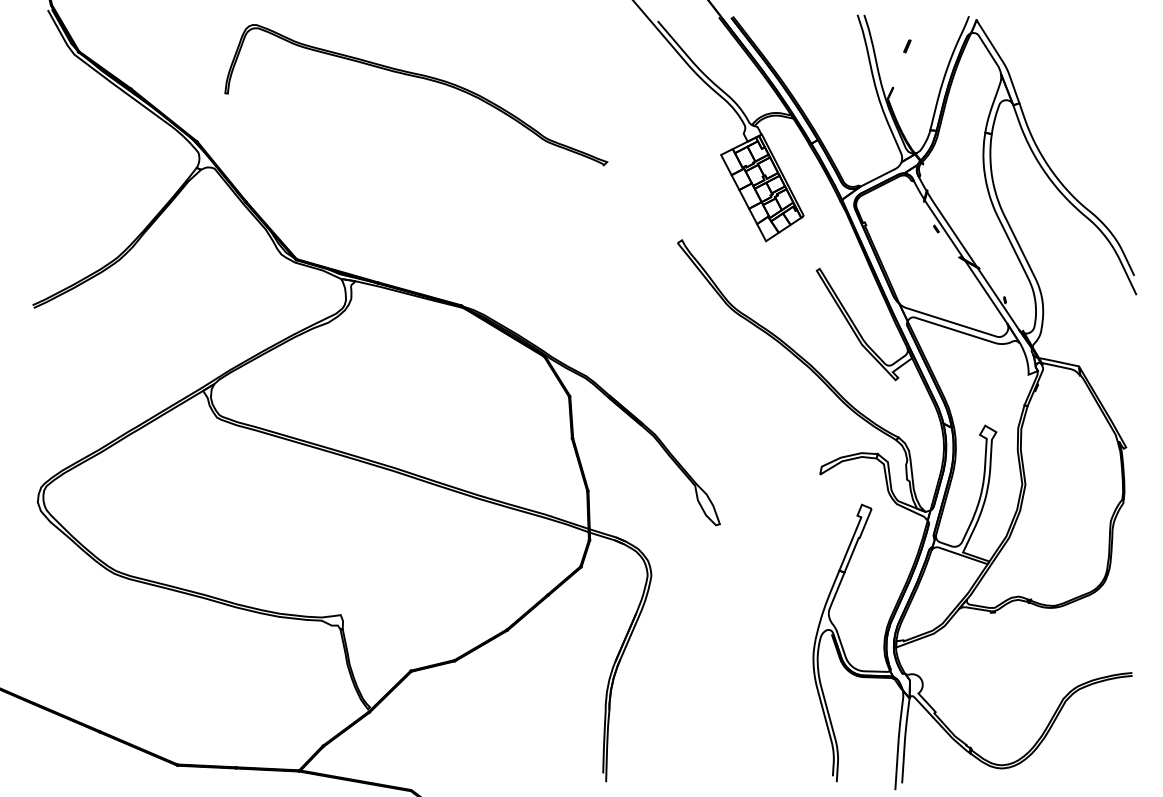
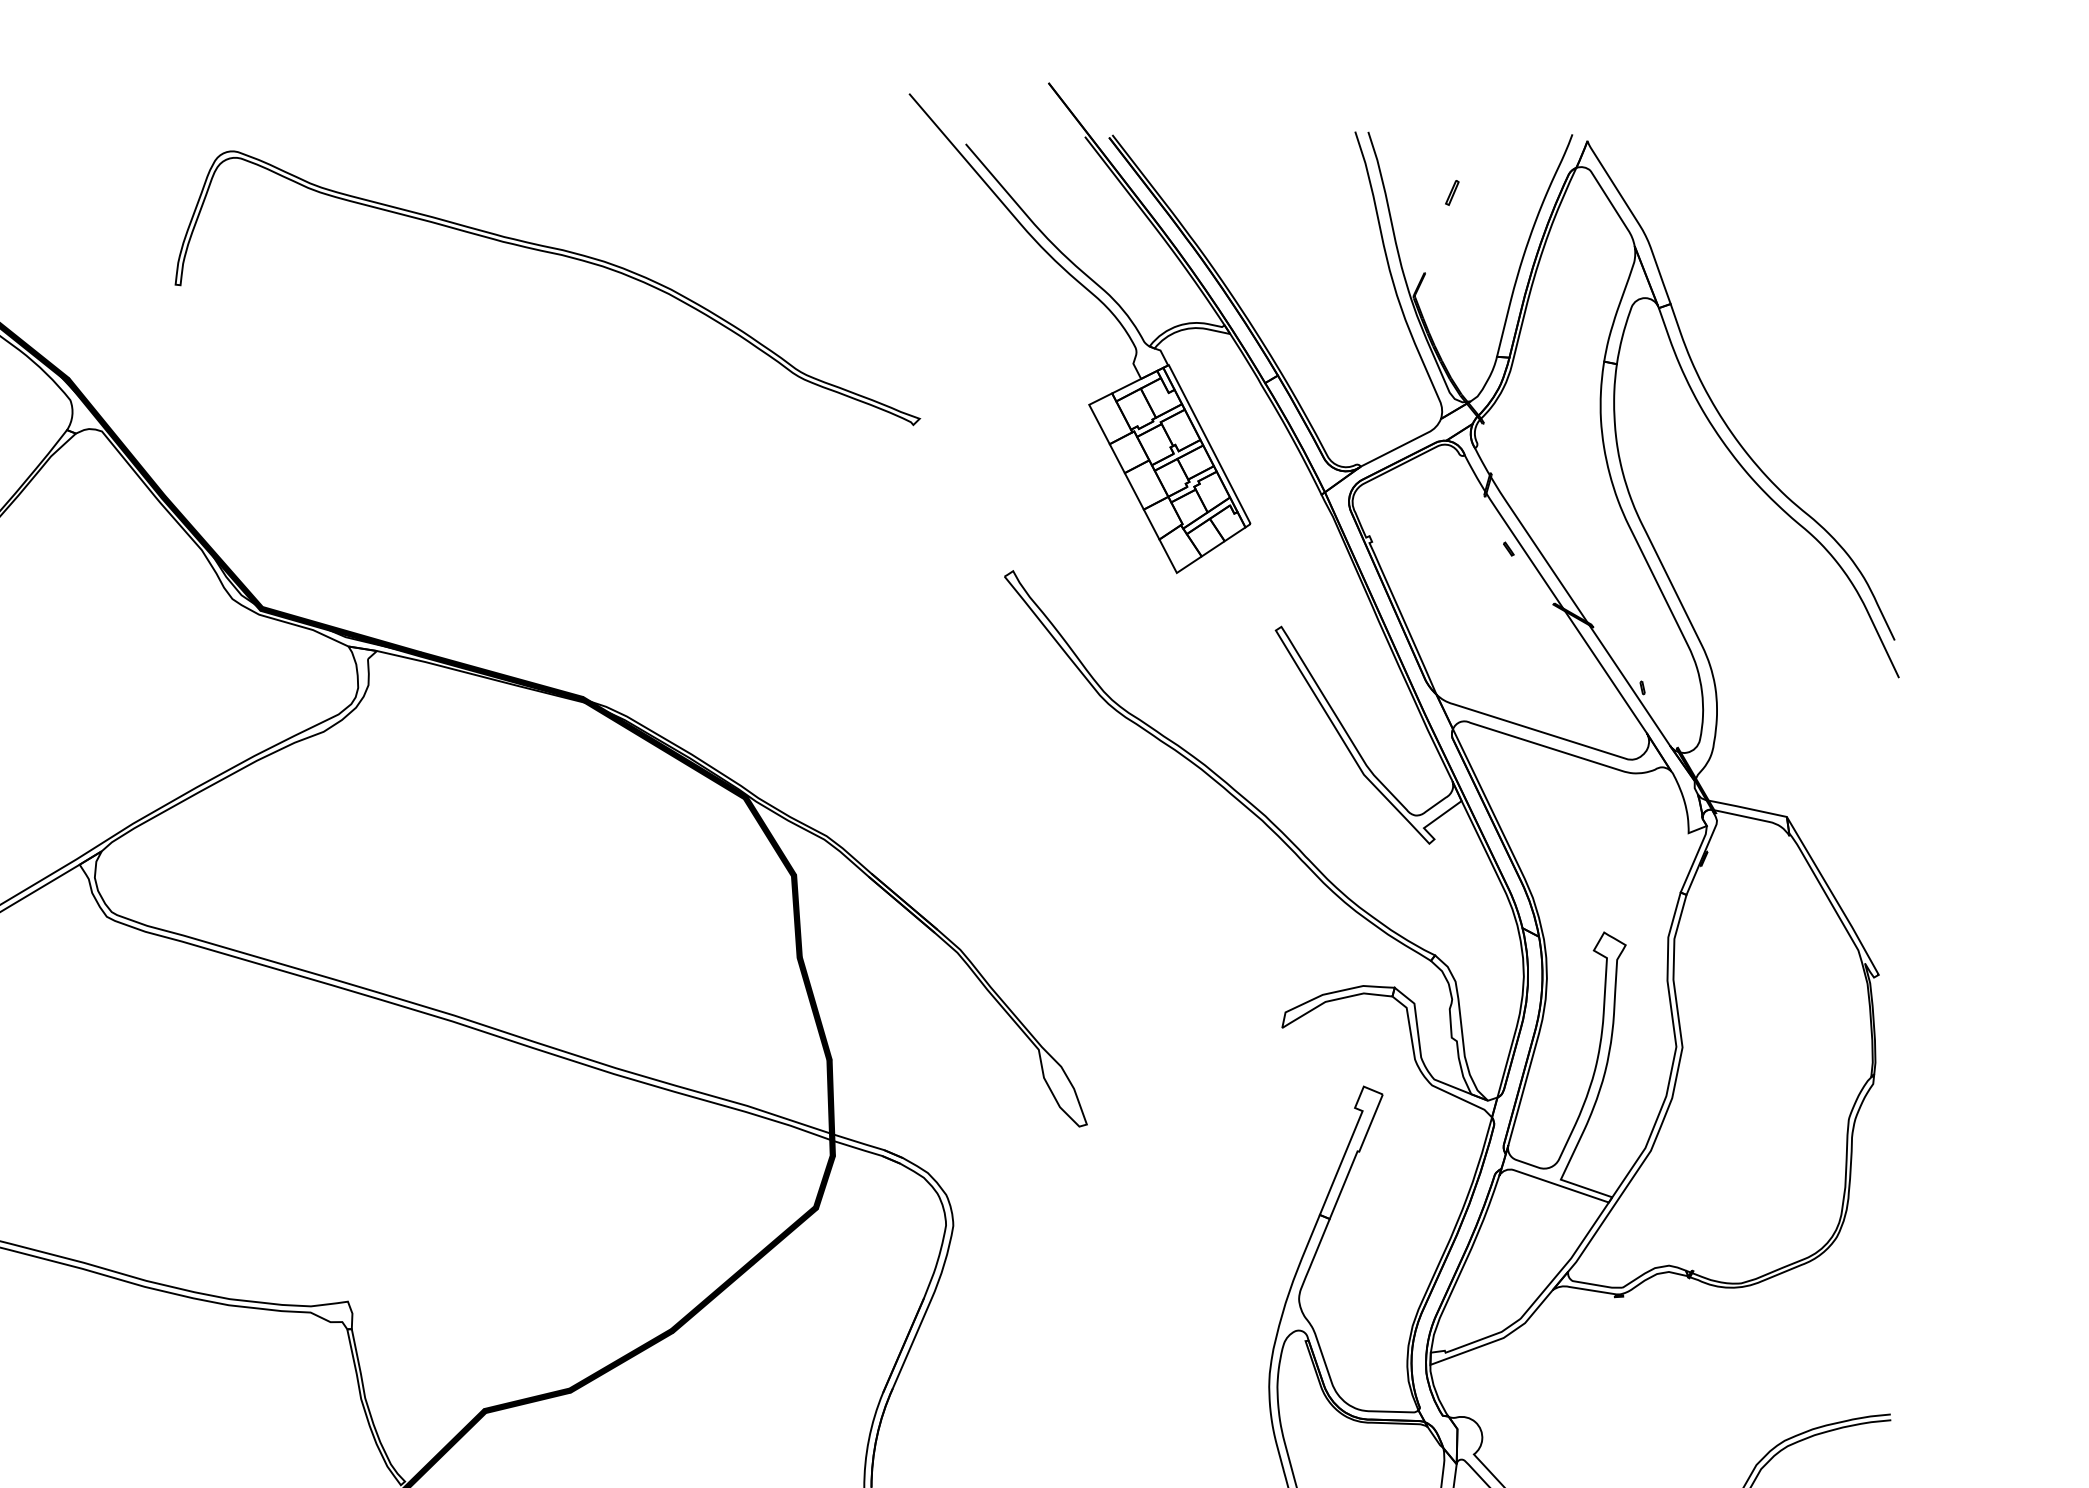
part: (419, 78) -> (554, 255), moved

